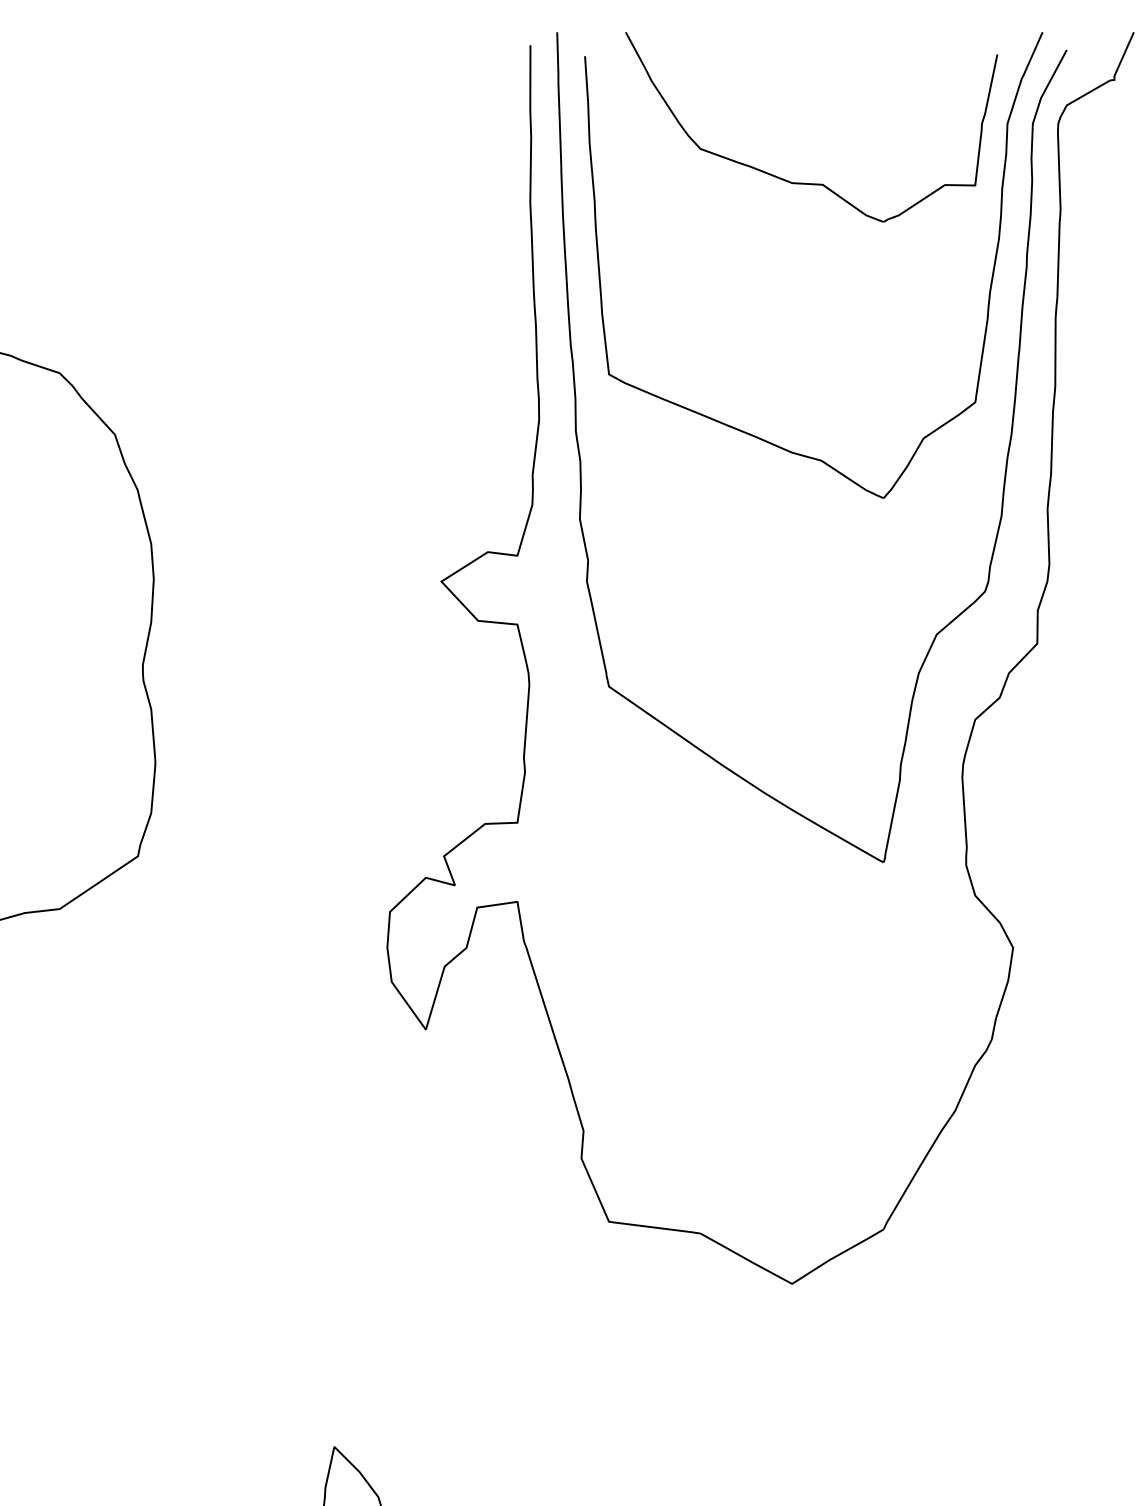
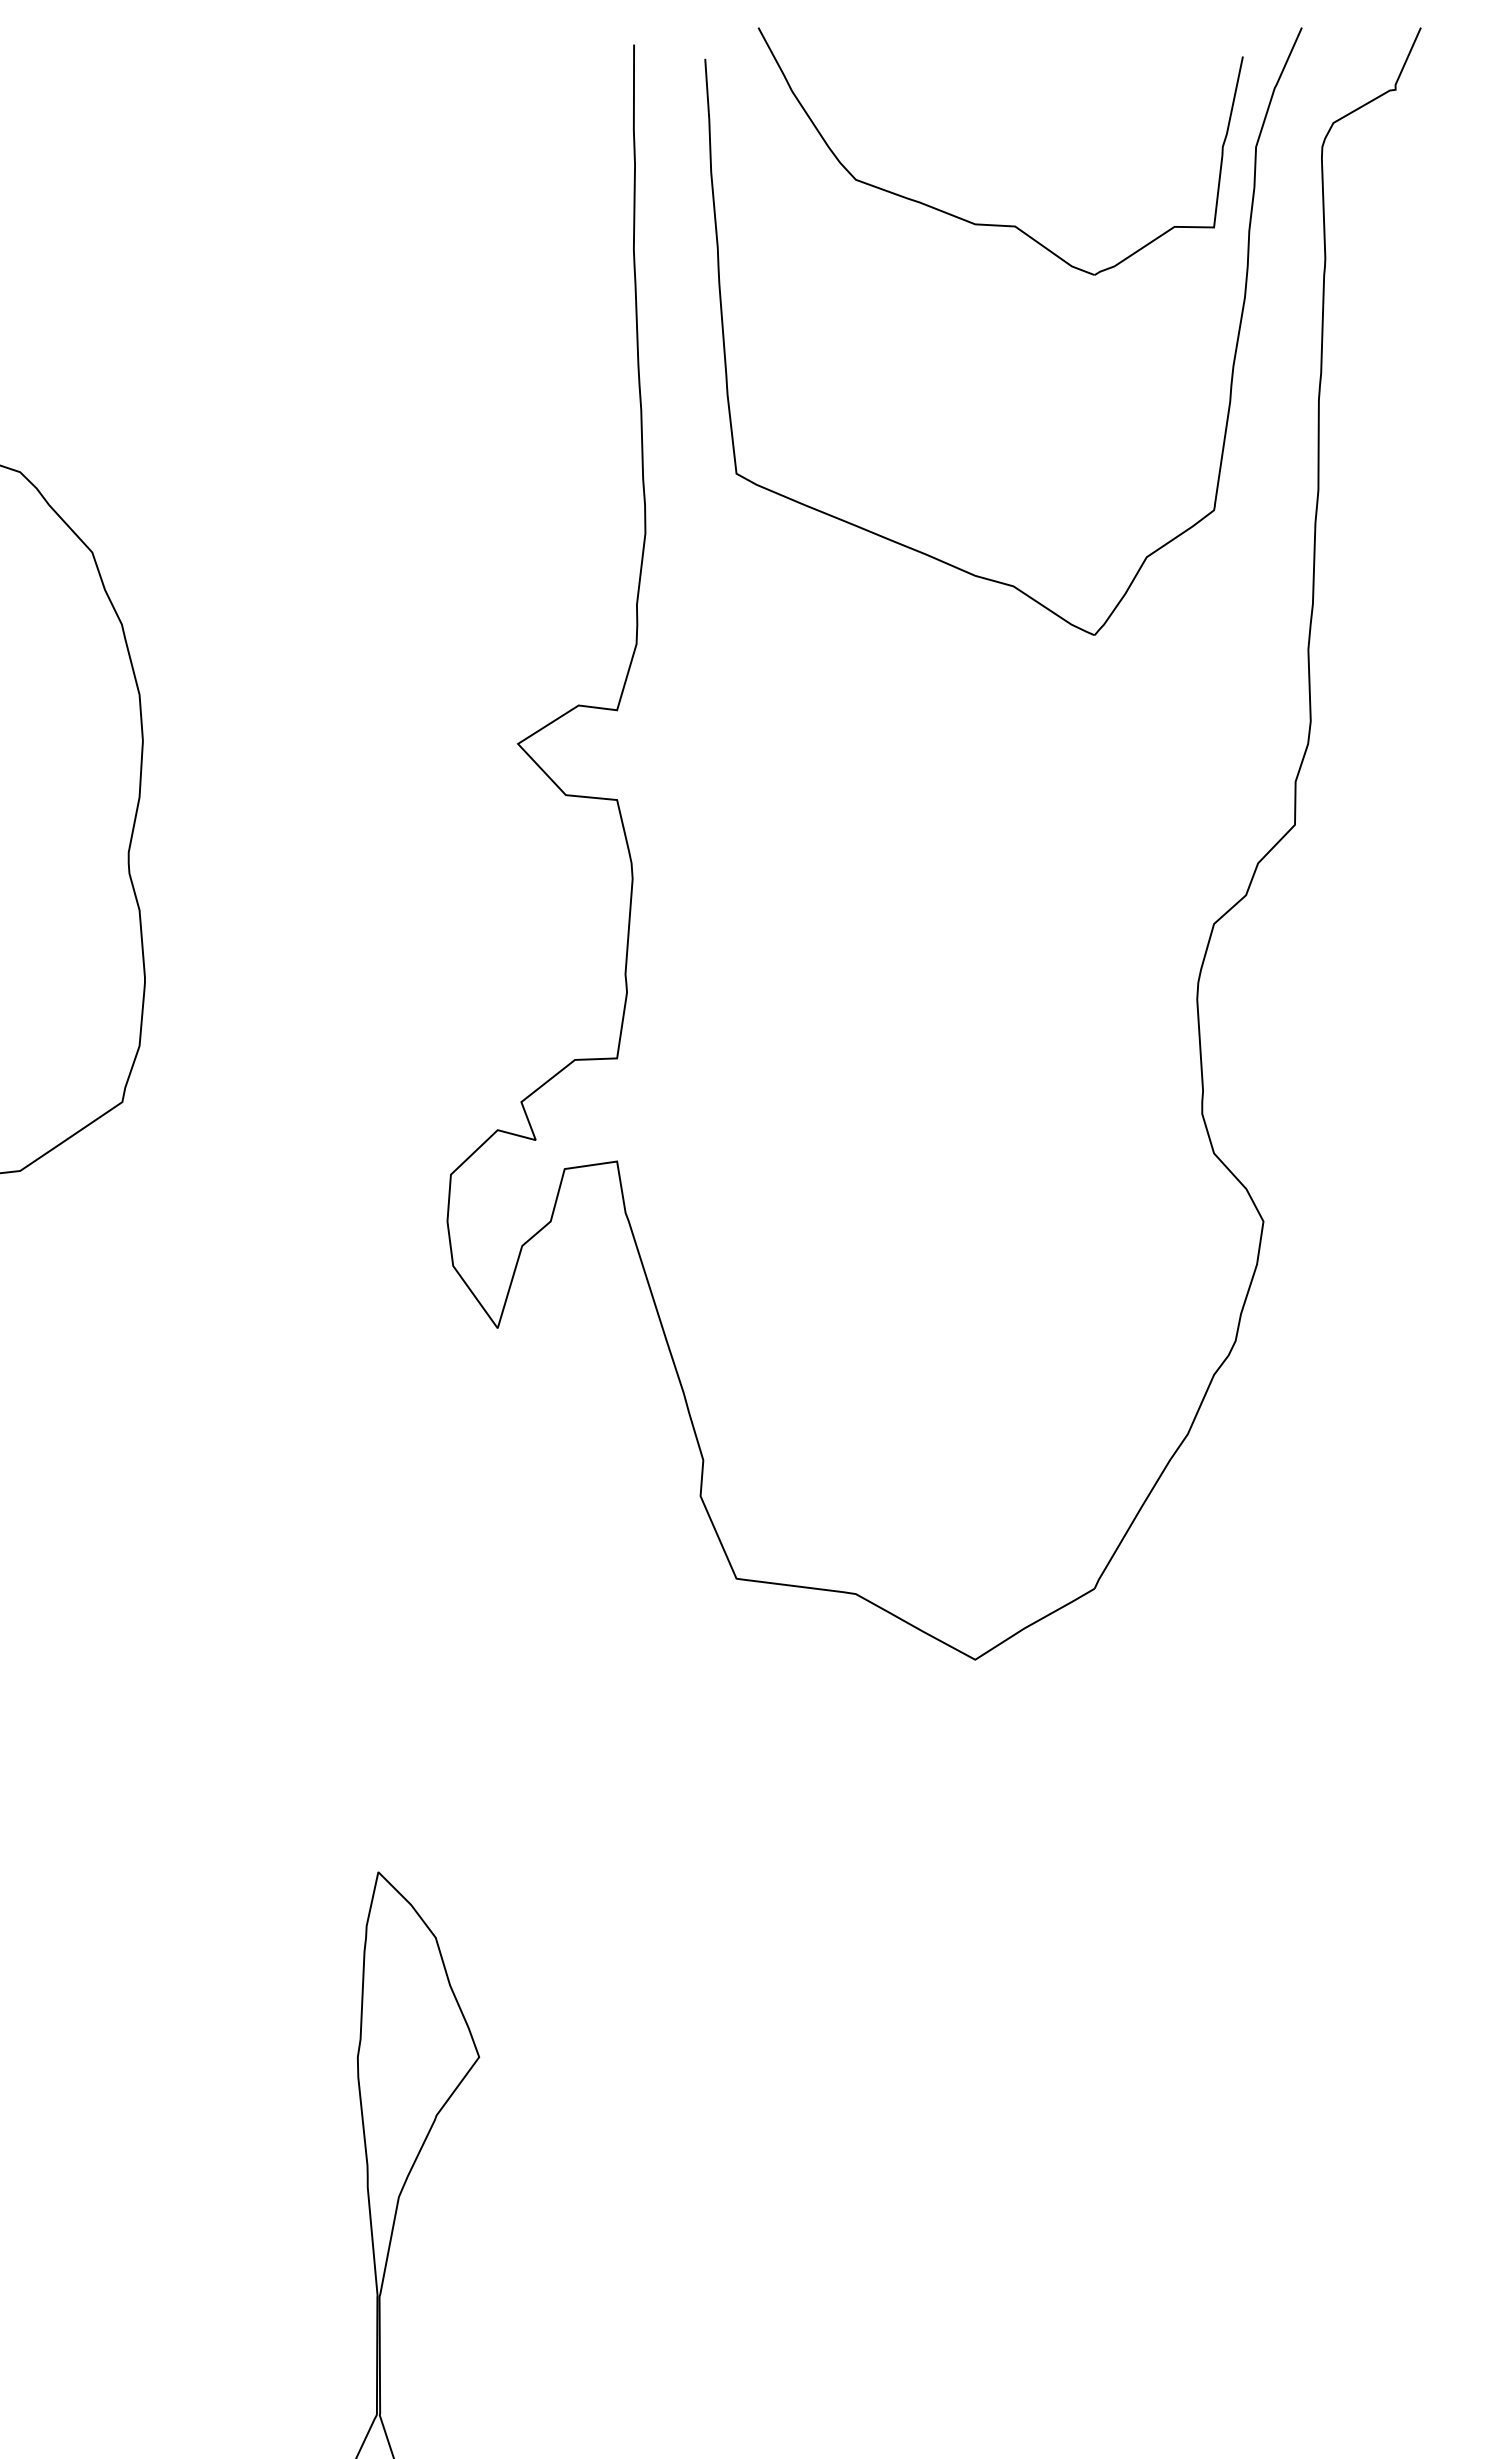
part: (1004, 473) -> (1252, 602), removed

